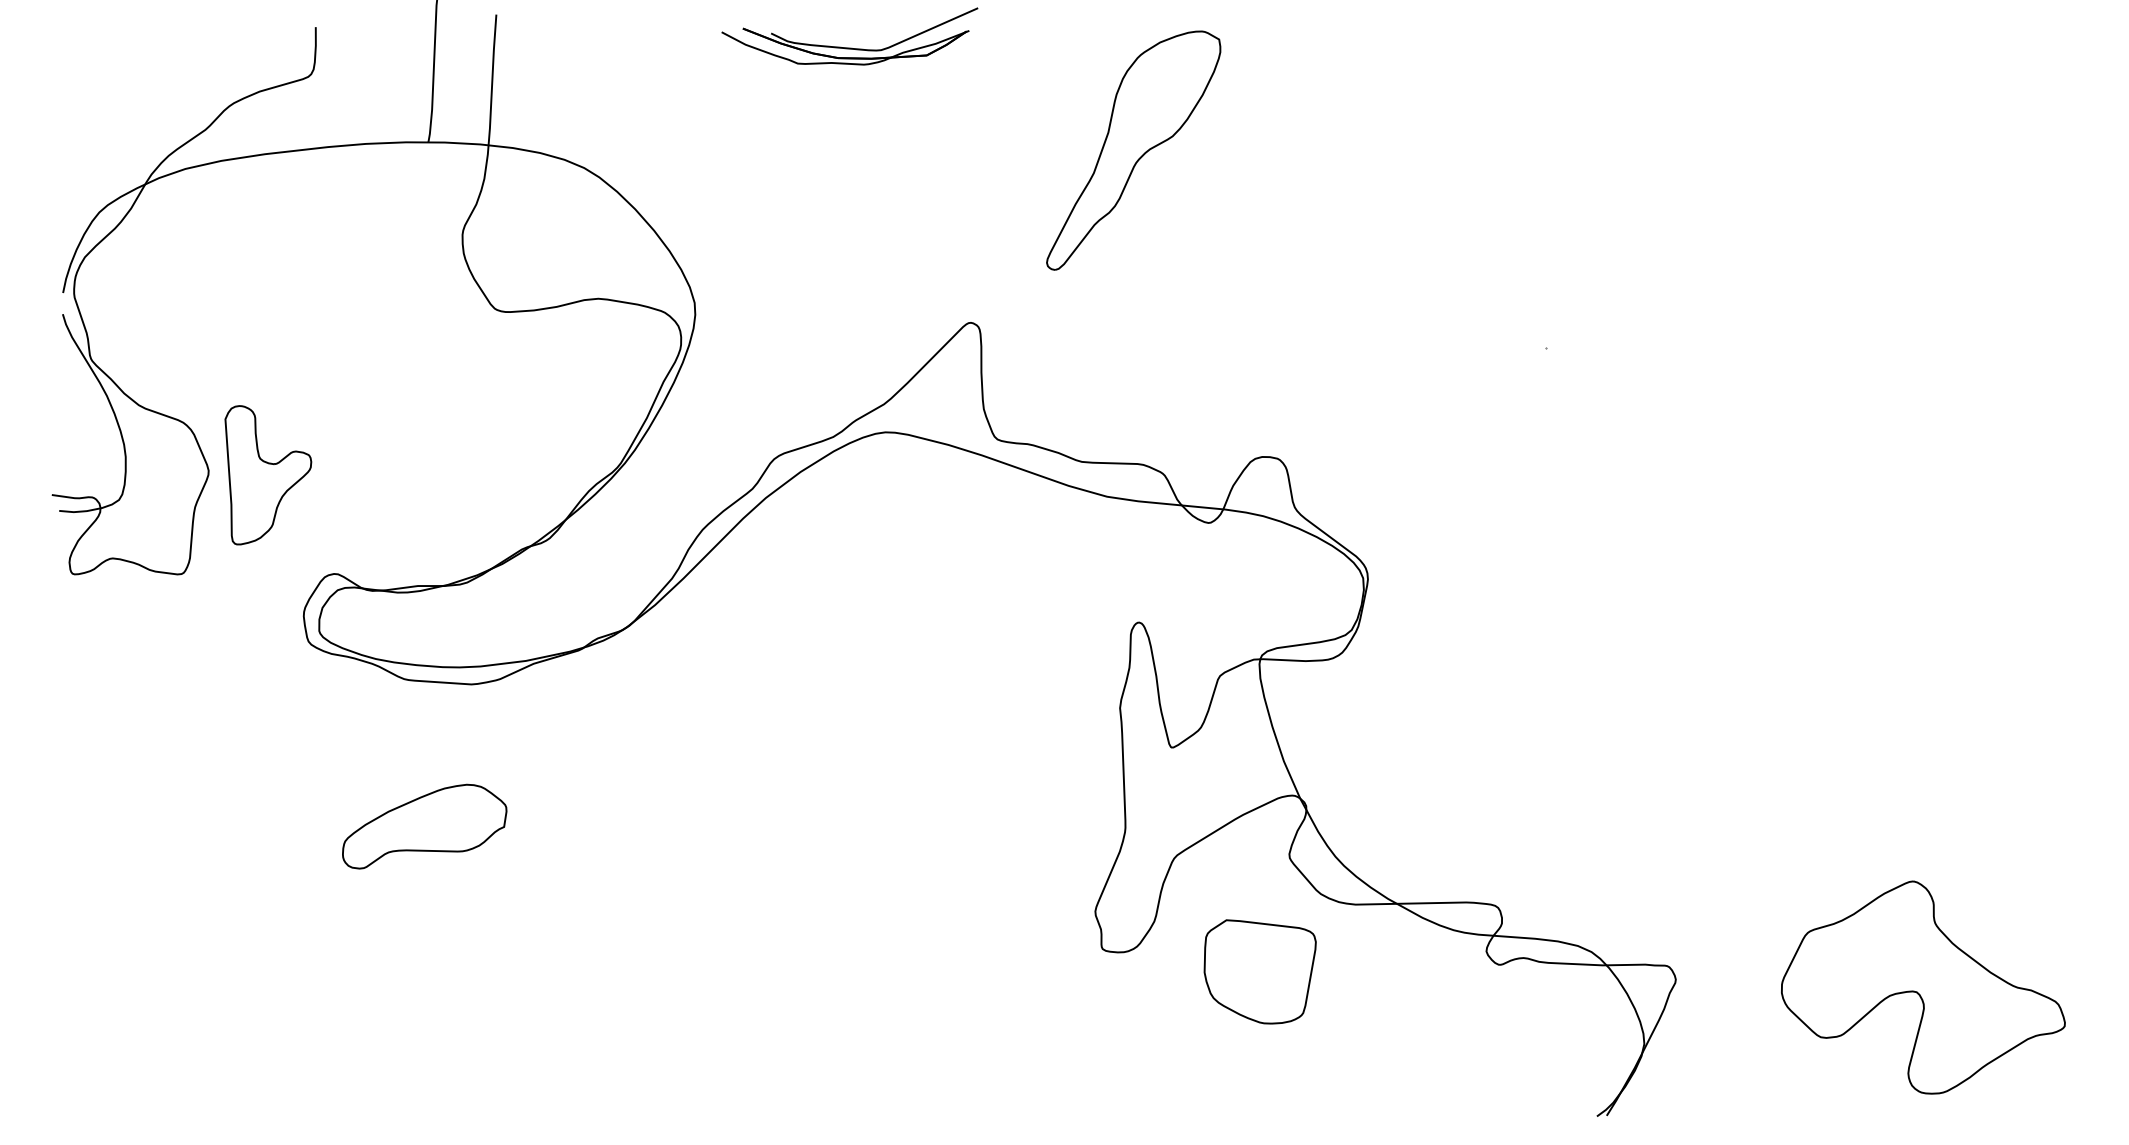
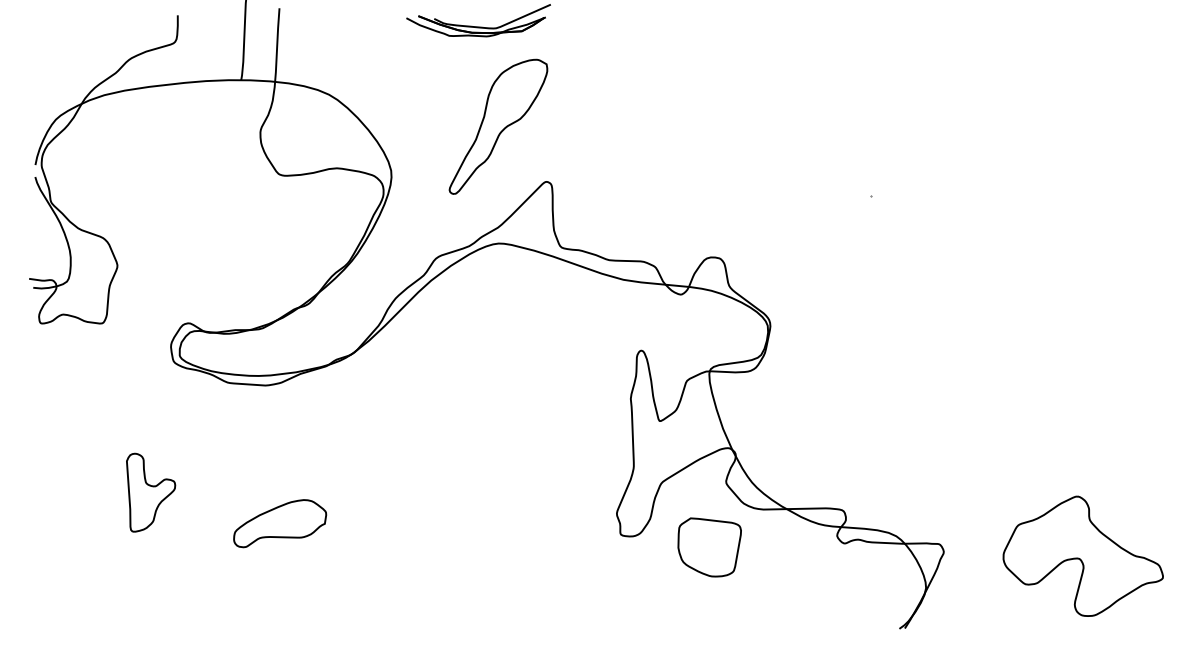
part: (1133, 149) -> (498, 126), moved
part: (269, 474) -> (151, 492), moved
part: (425, 826) -> (280, 523), moved

